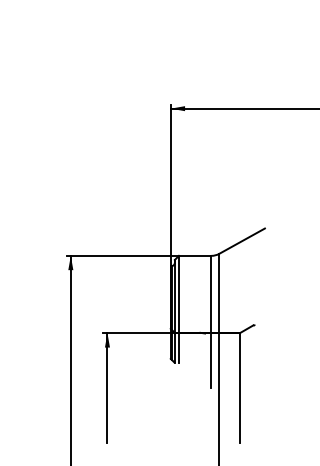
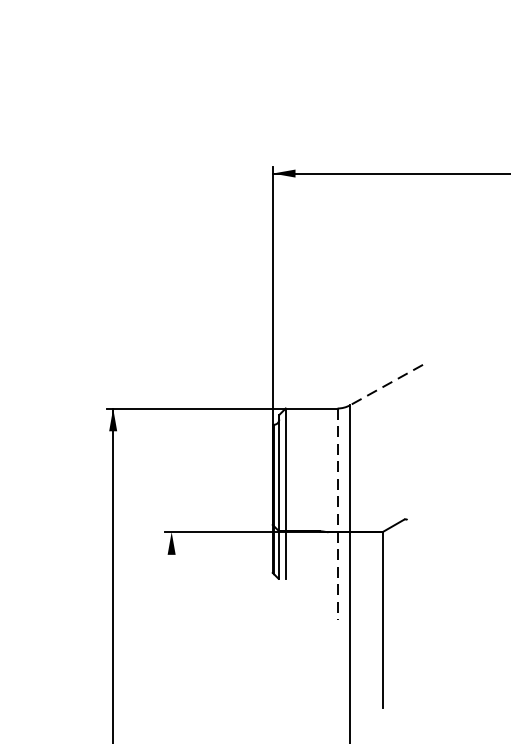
line: (241, 241) -> (385, 385), solid -> dashed
line: (211, 322) -> (337, 514), solid -> dashed
line: (107, 388) -> (171, 620), removed

